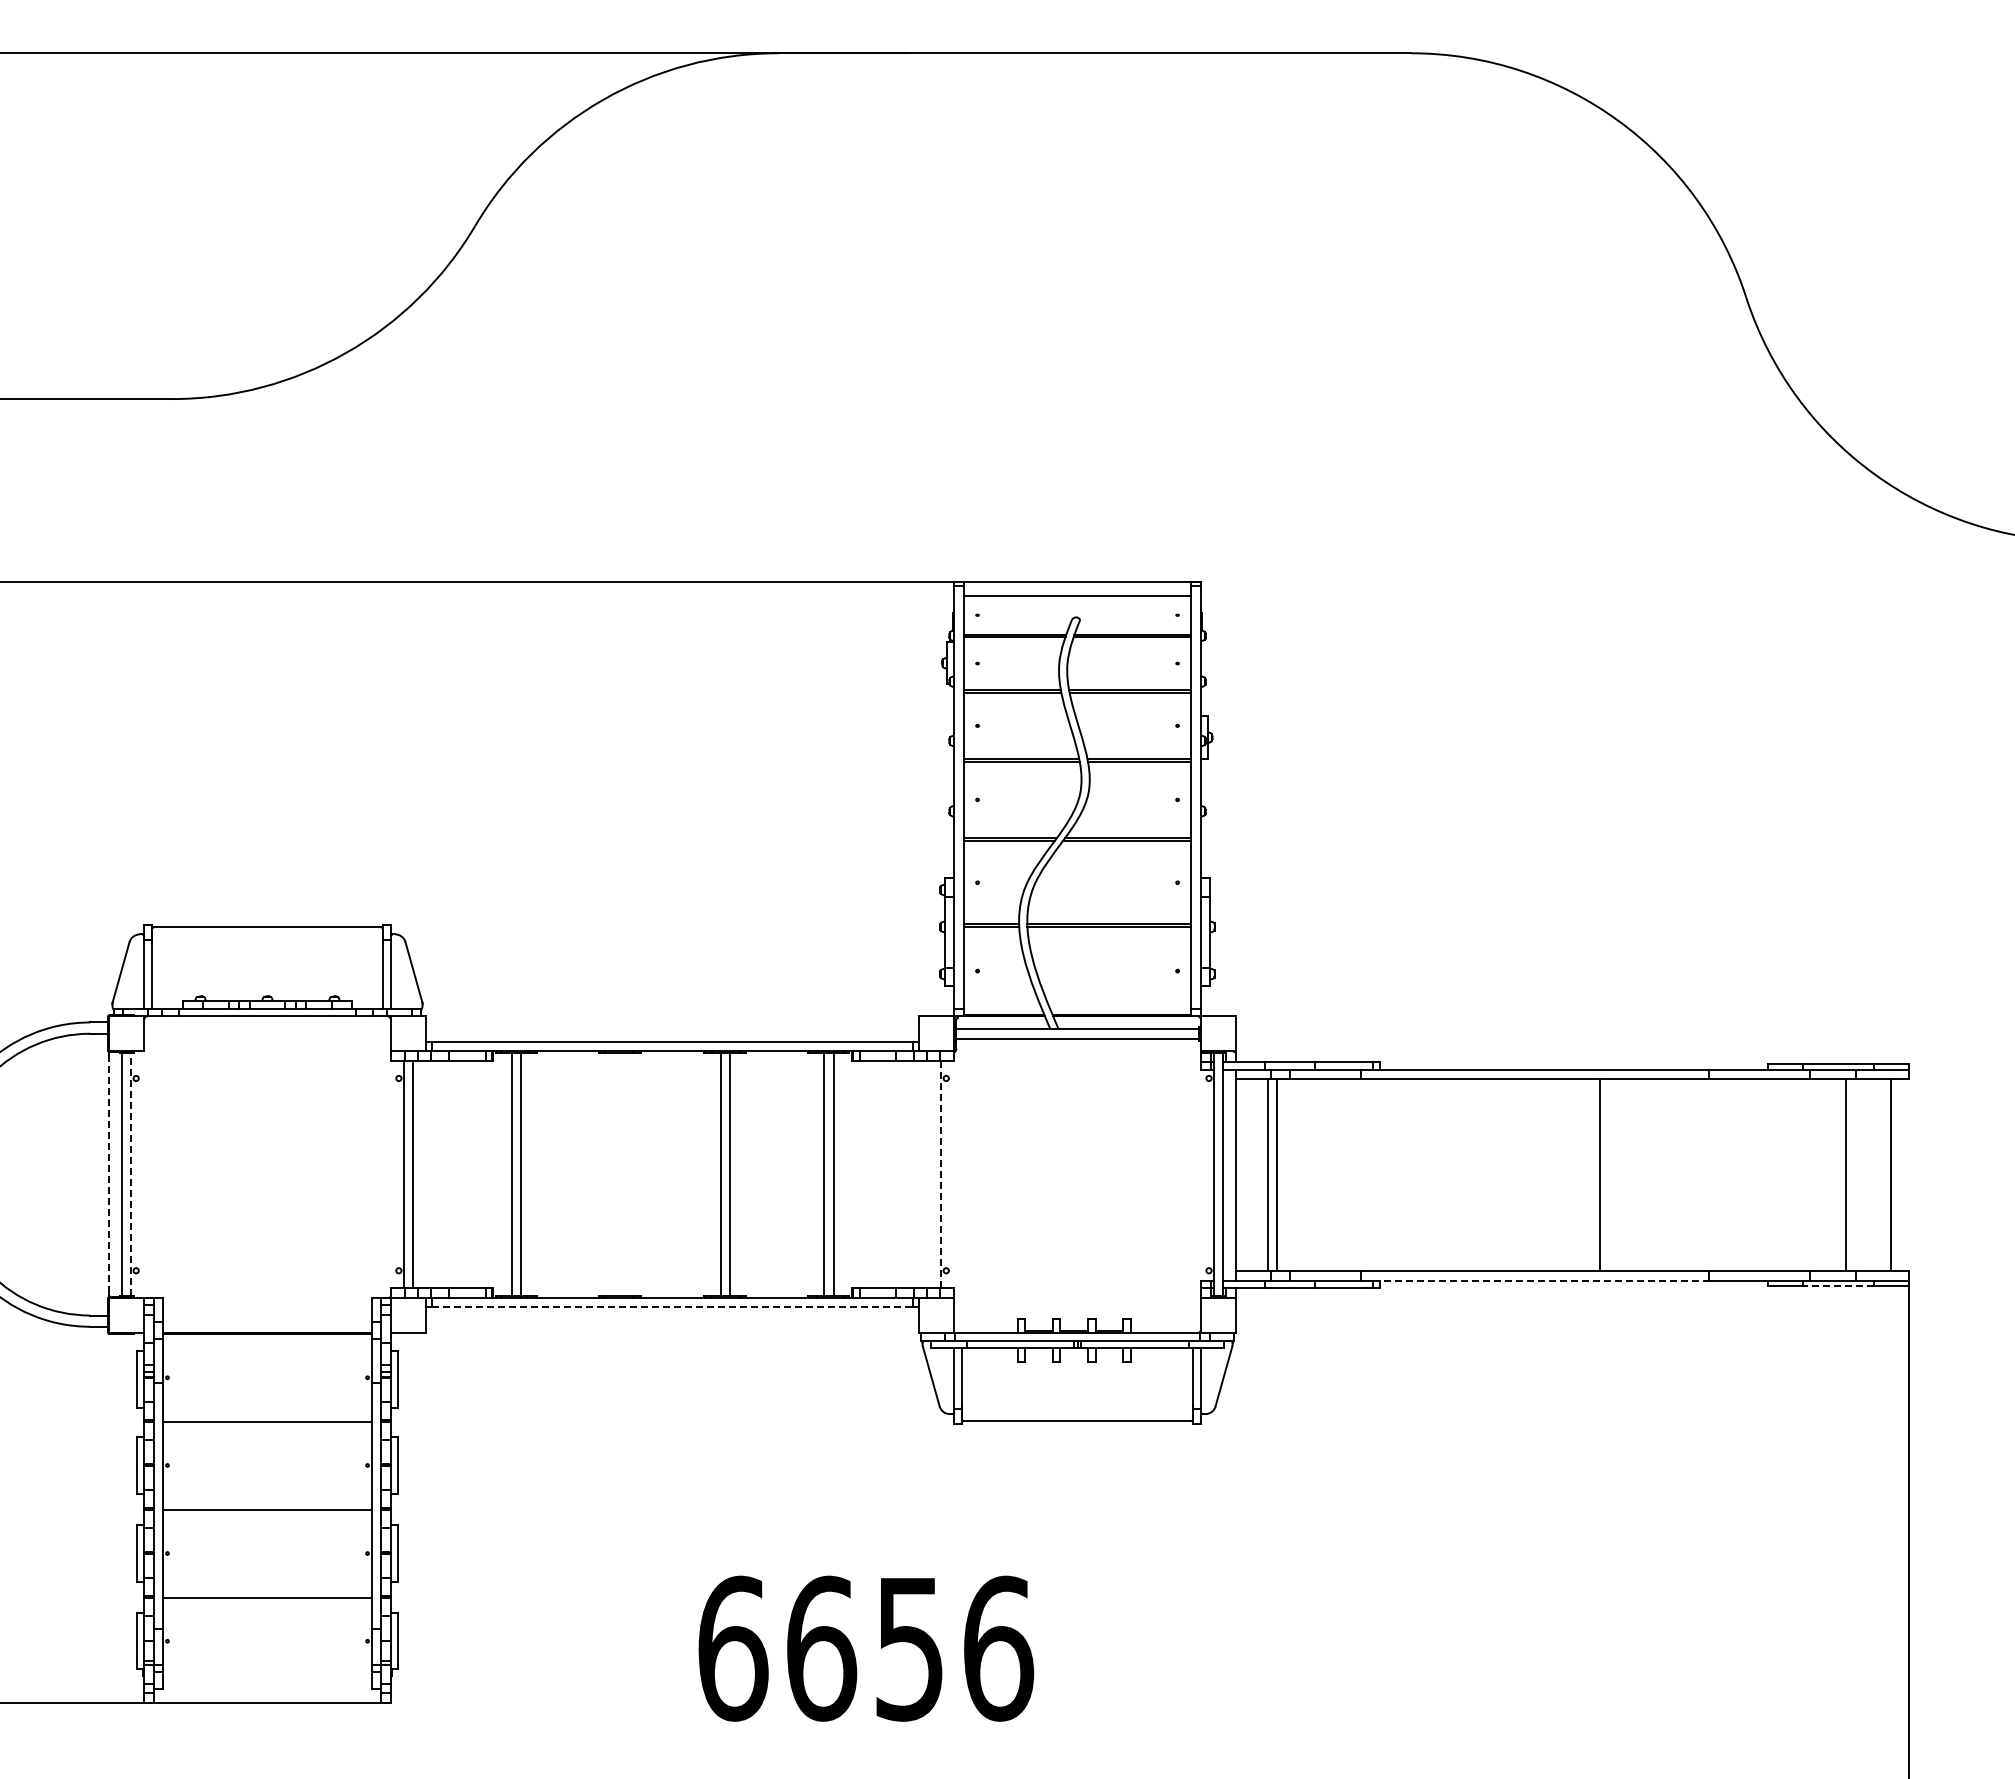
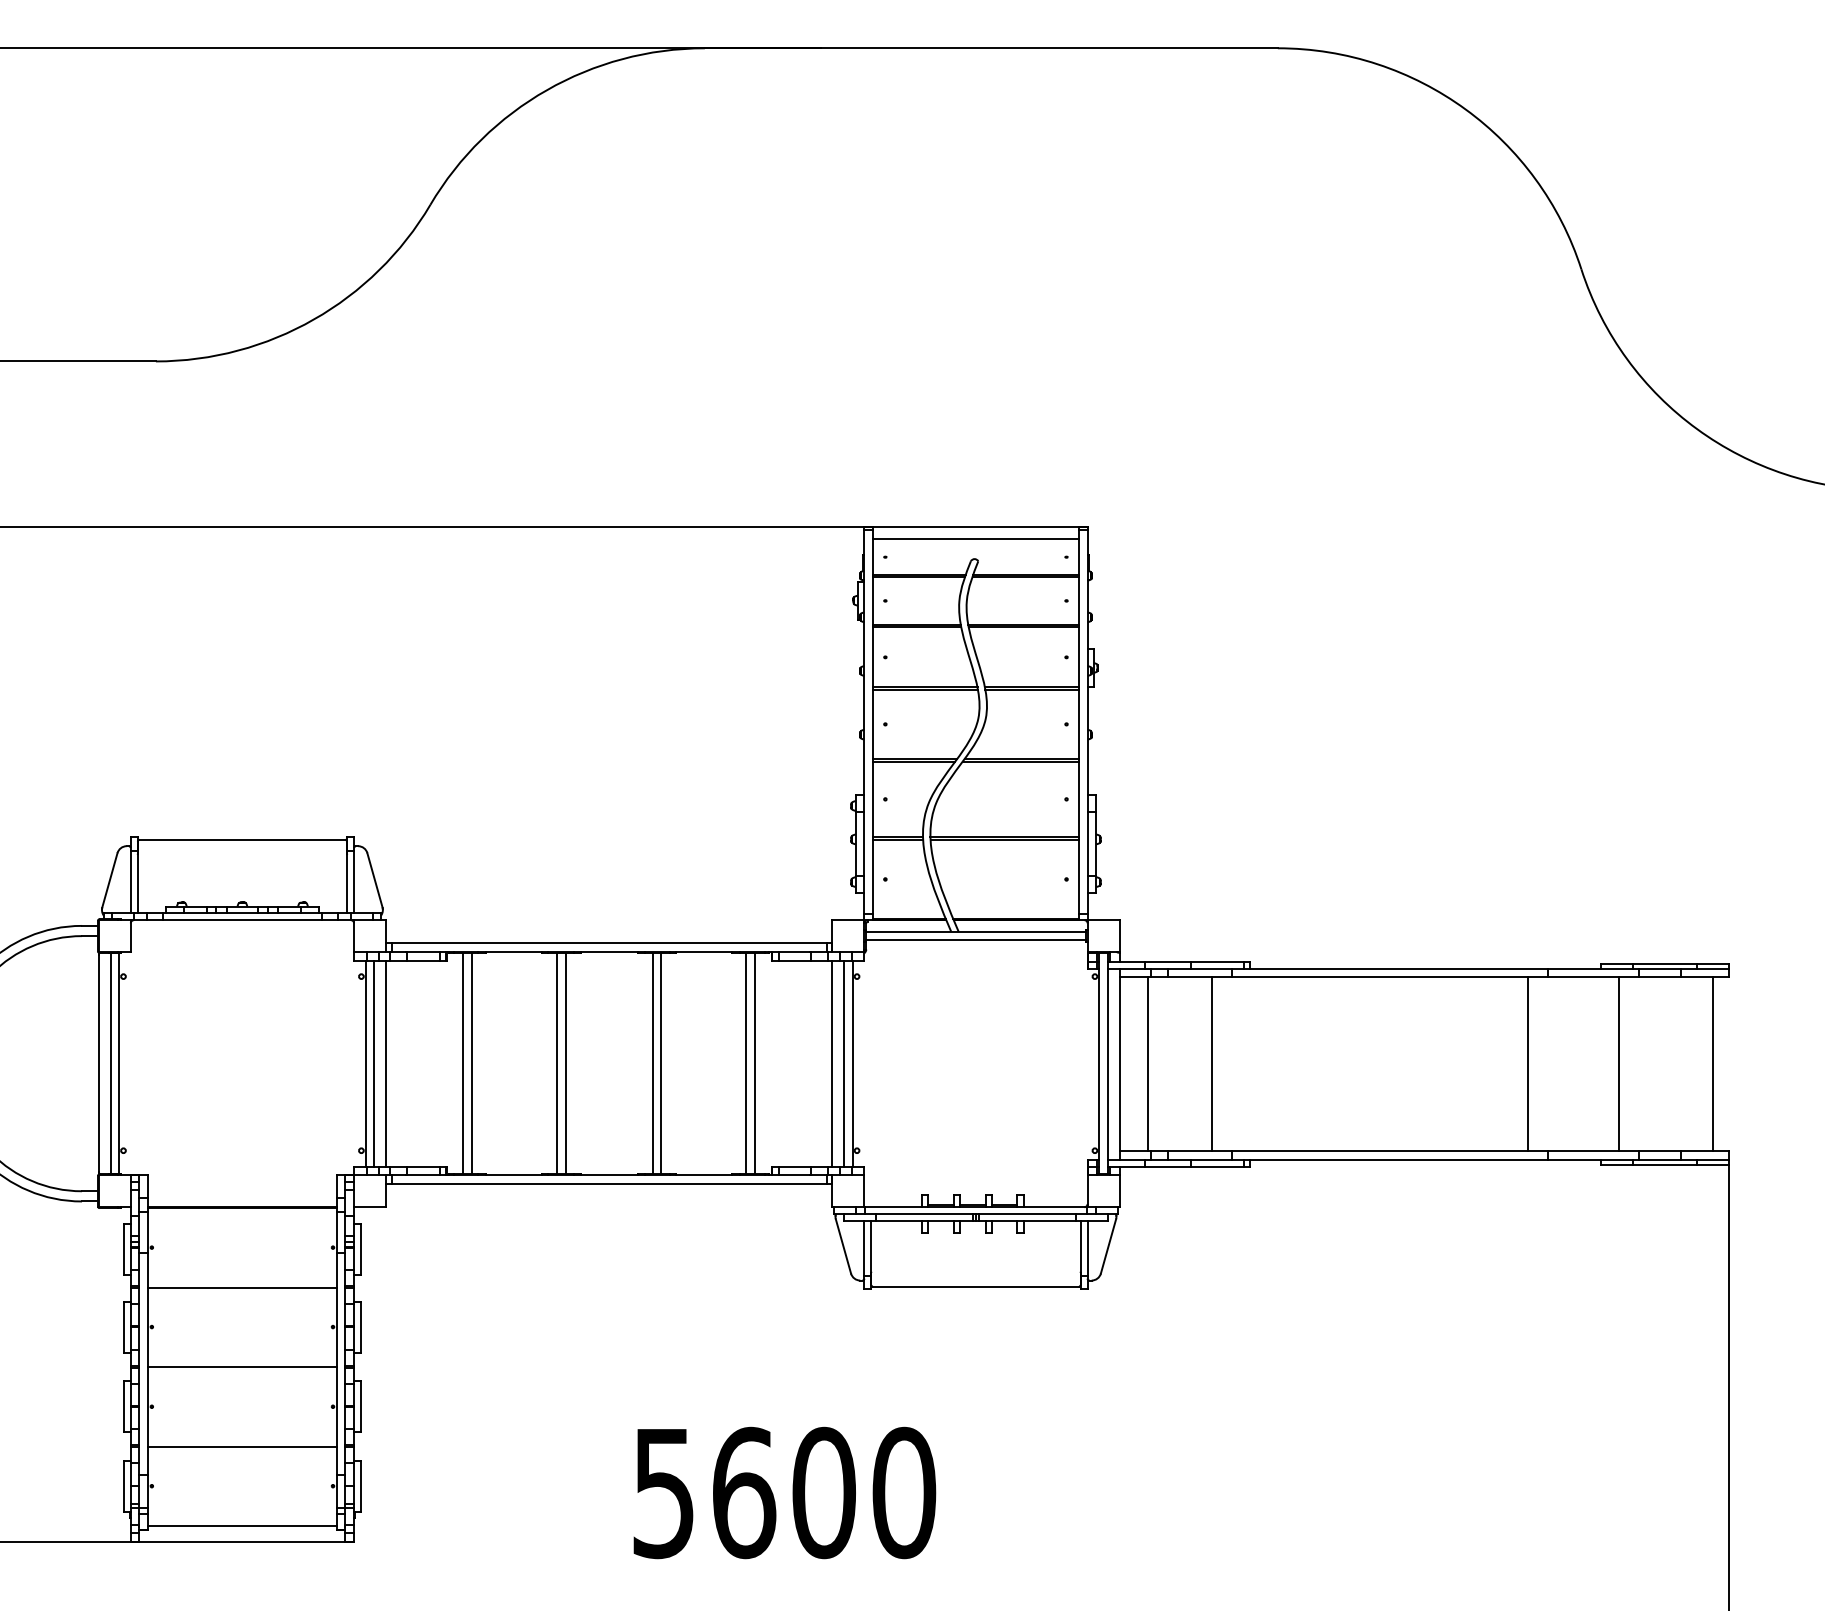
line: (109, 1174) -> (99, 1063), dashed -> solid
line: (131, 1174) -> (119, 1063), dashed -> solid
line: (426, 1174) -> (386, 1063), added
line: (615, 1174) -> (557, 1063), added
line: (624, 1174) -> (565, 1063), added
line: (919, 1174) -> (832, 1063), added
line: (931, 1174) -> (843, 1063), added
line: (941, 1174) -> (852, 1063), dashed -> solid
line: (1277, 1175) -> (1212, 1064), moved
line: (1599, 1175) -> (1527, 1064), moved
line: (1845, 1175) -> (1618, 1064), moved
line: (1541, 1280) -> (1396, 1159), dashed -> solid
line: (1837, 1286) -> (1664, 1164), dashed -> solid
line: (673, 1307) -> (610, 1183), dashed -> solid
text: (866, 1648) -> (784, 1492), 6656 -> 5600
line: (267, 1685) -> (242, 1526), added

